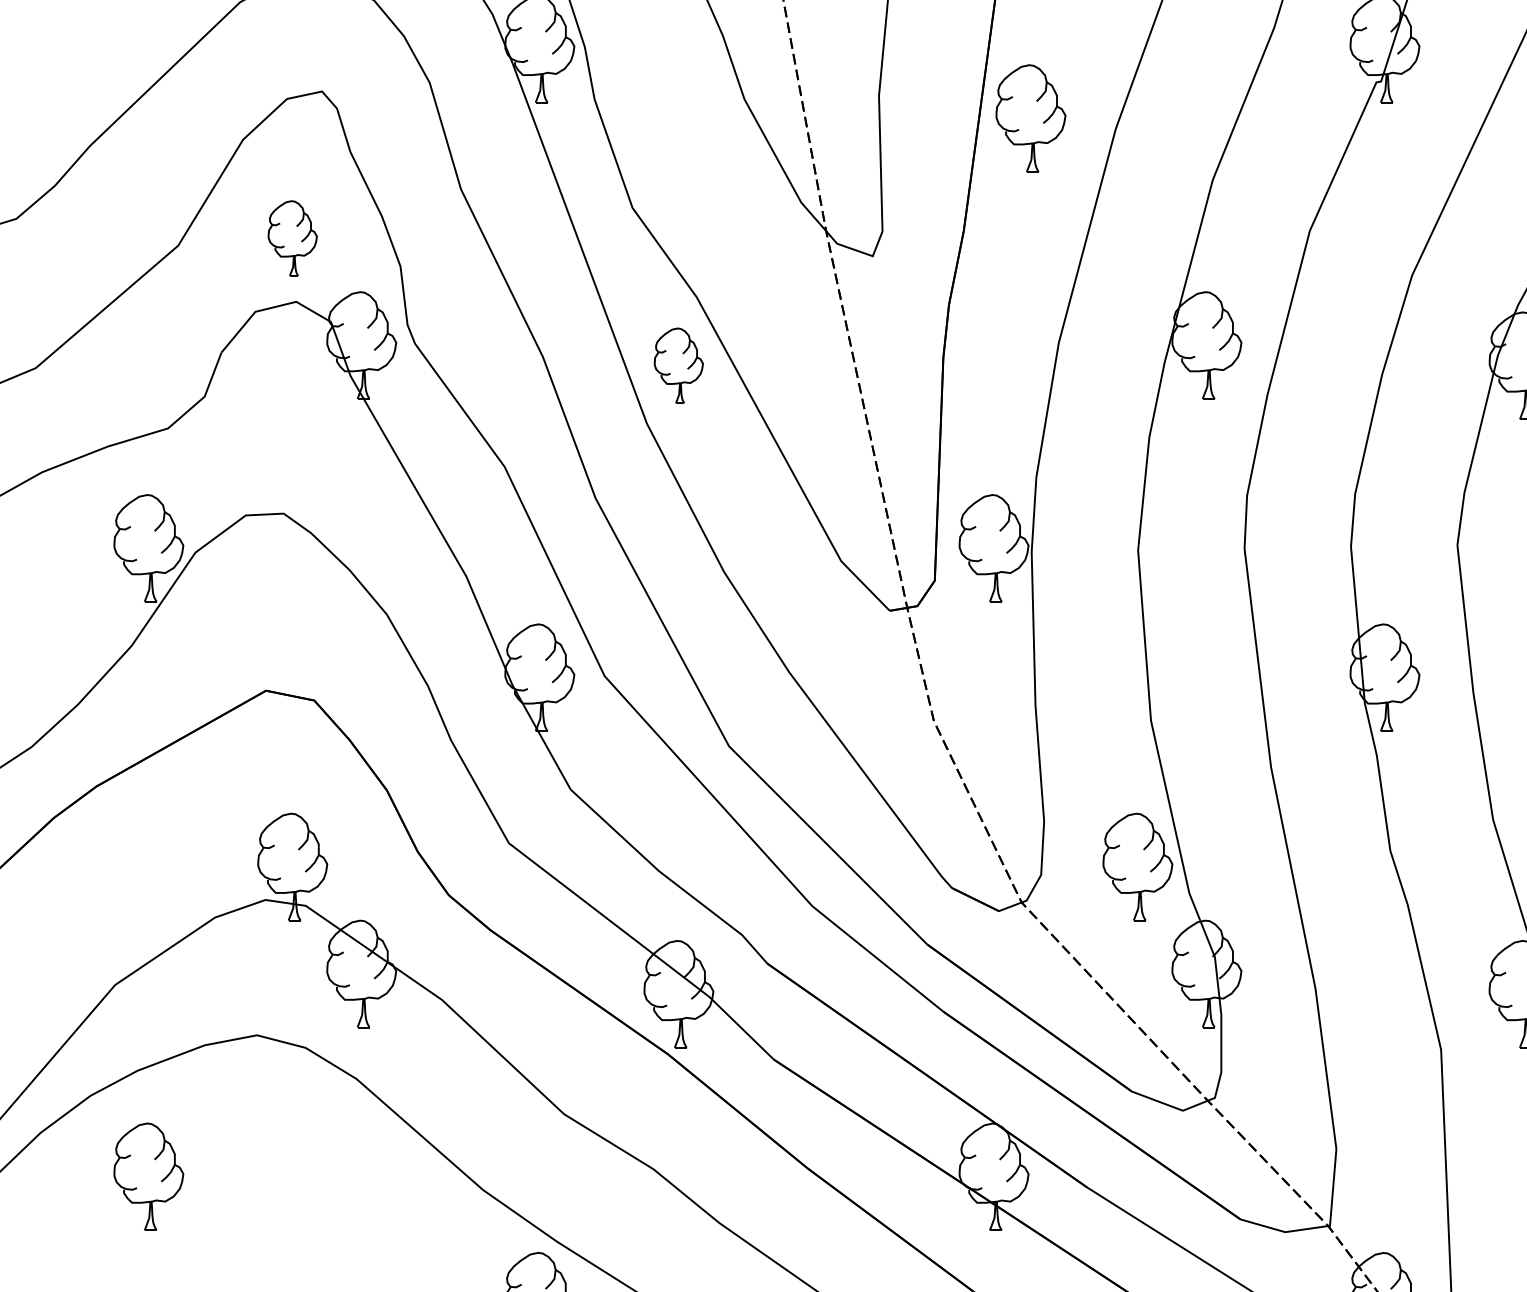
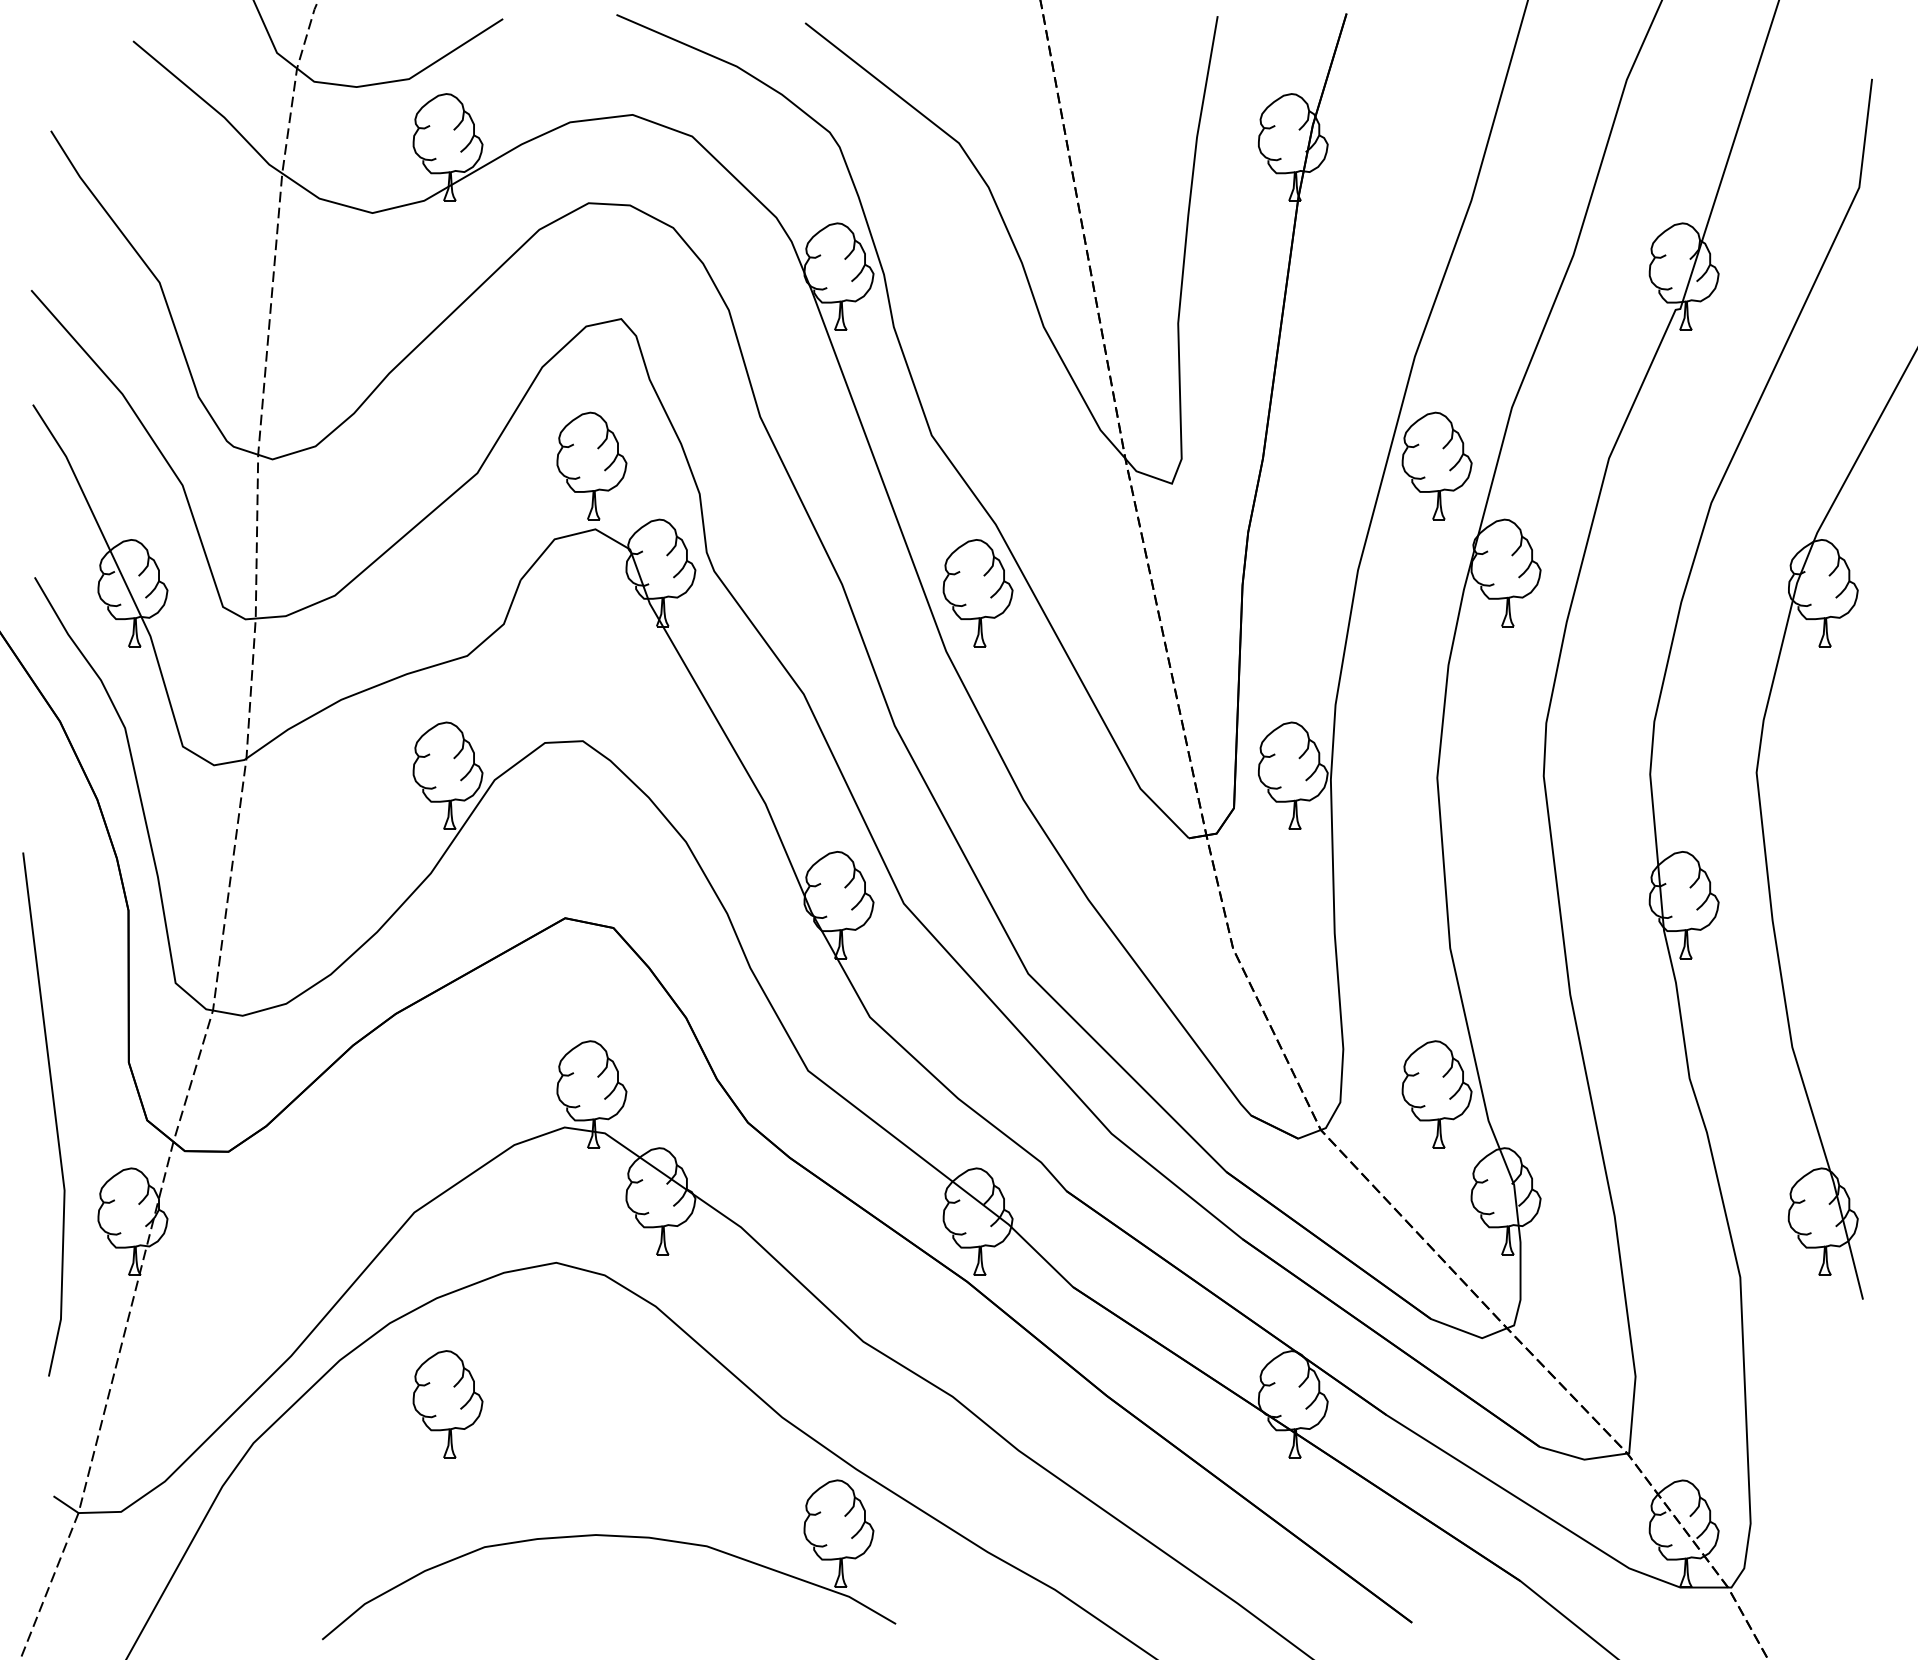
part: (1030, 118) -> (1436, 465), moved
part: (292, 238) -> (591, 465), size x1.43
part: (678, 366) -> (977, 593), size x1.43

